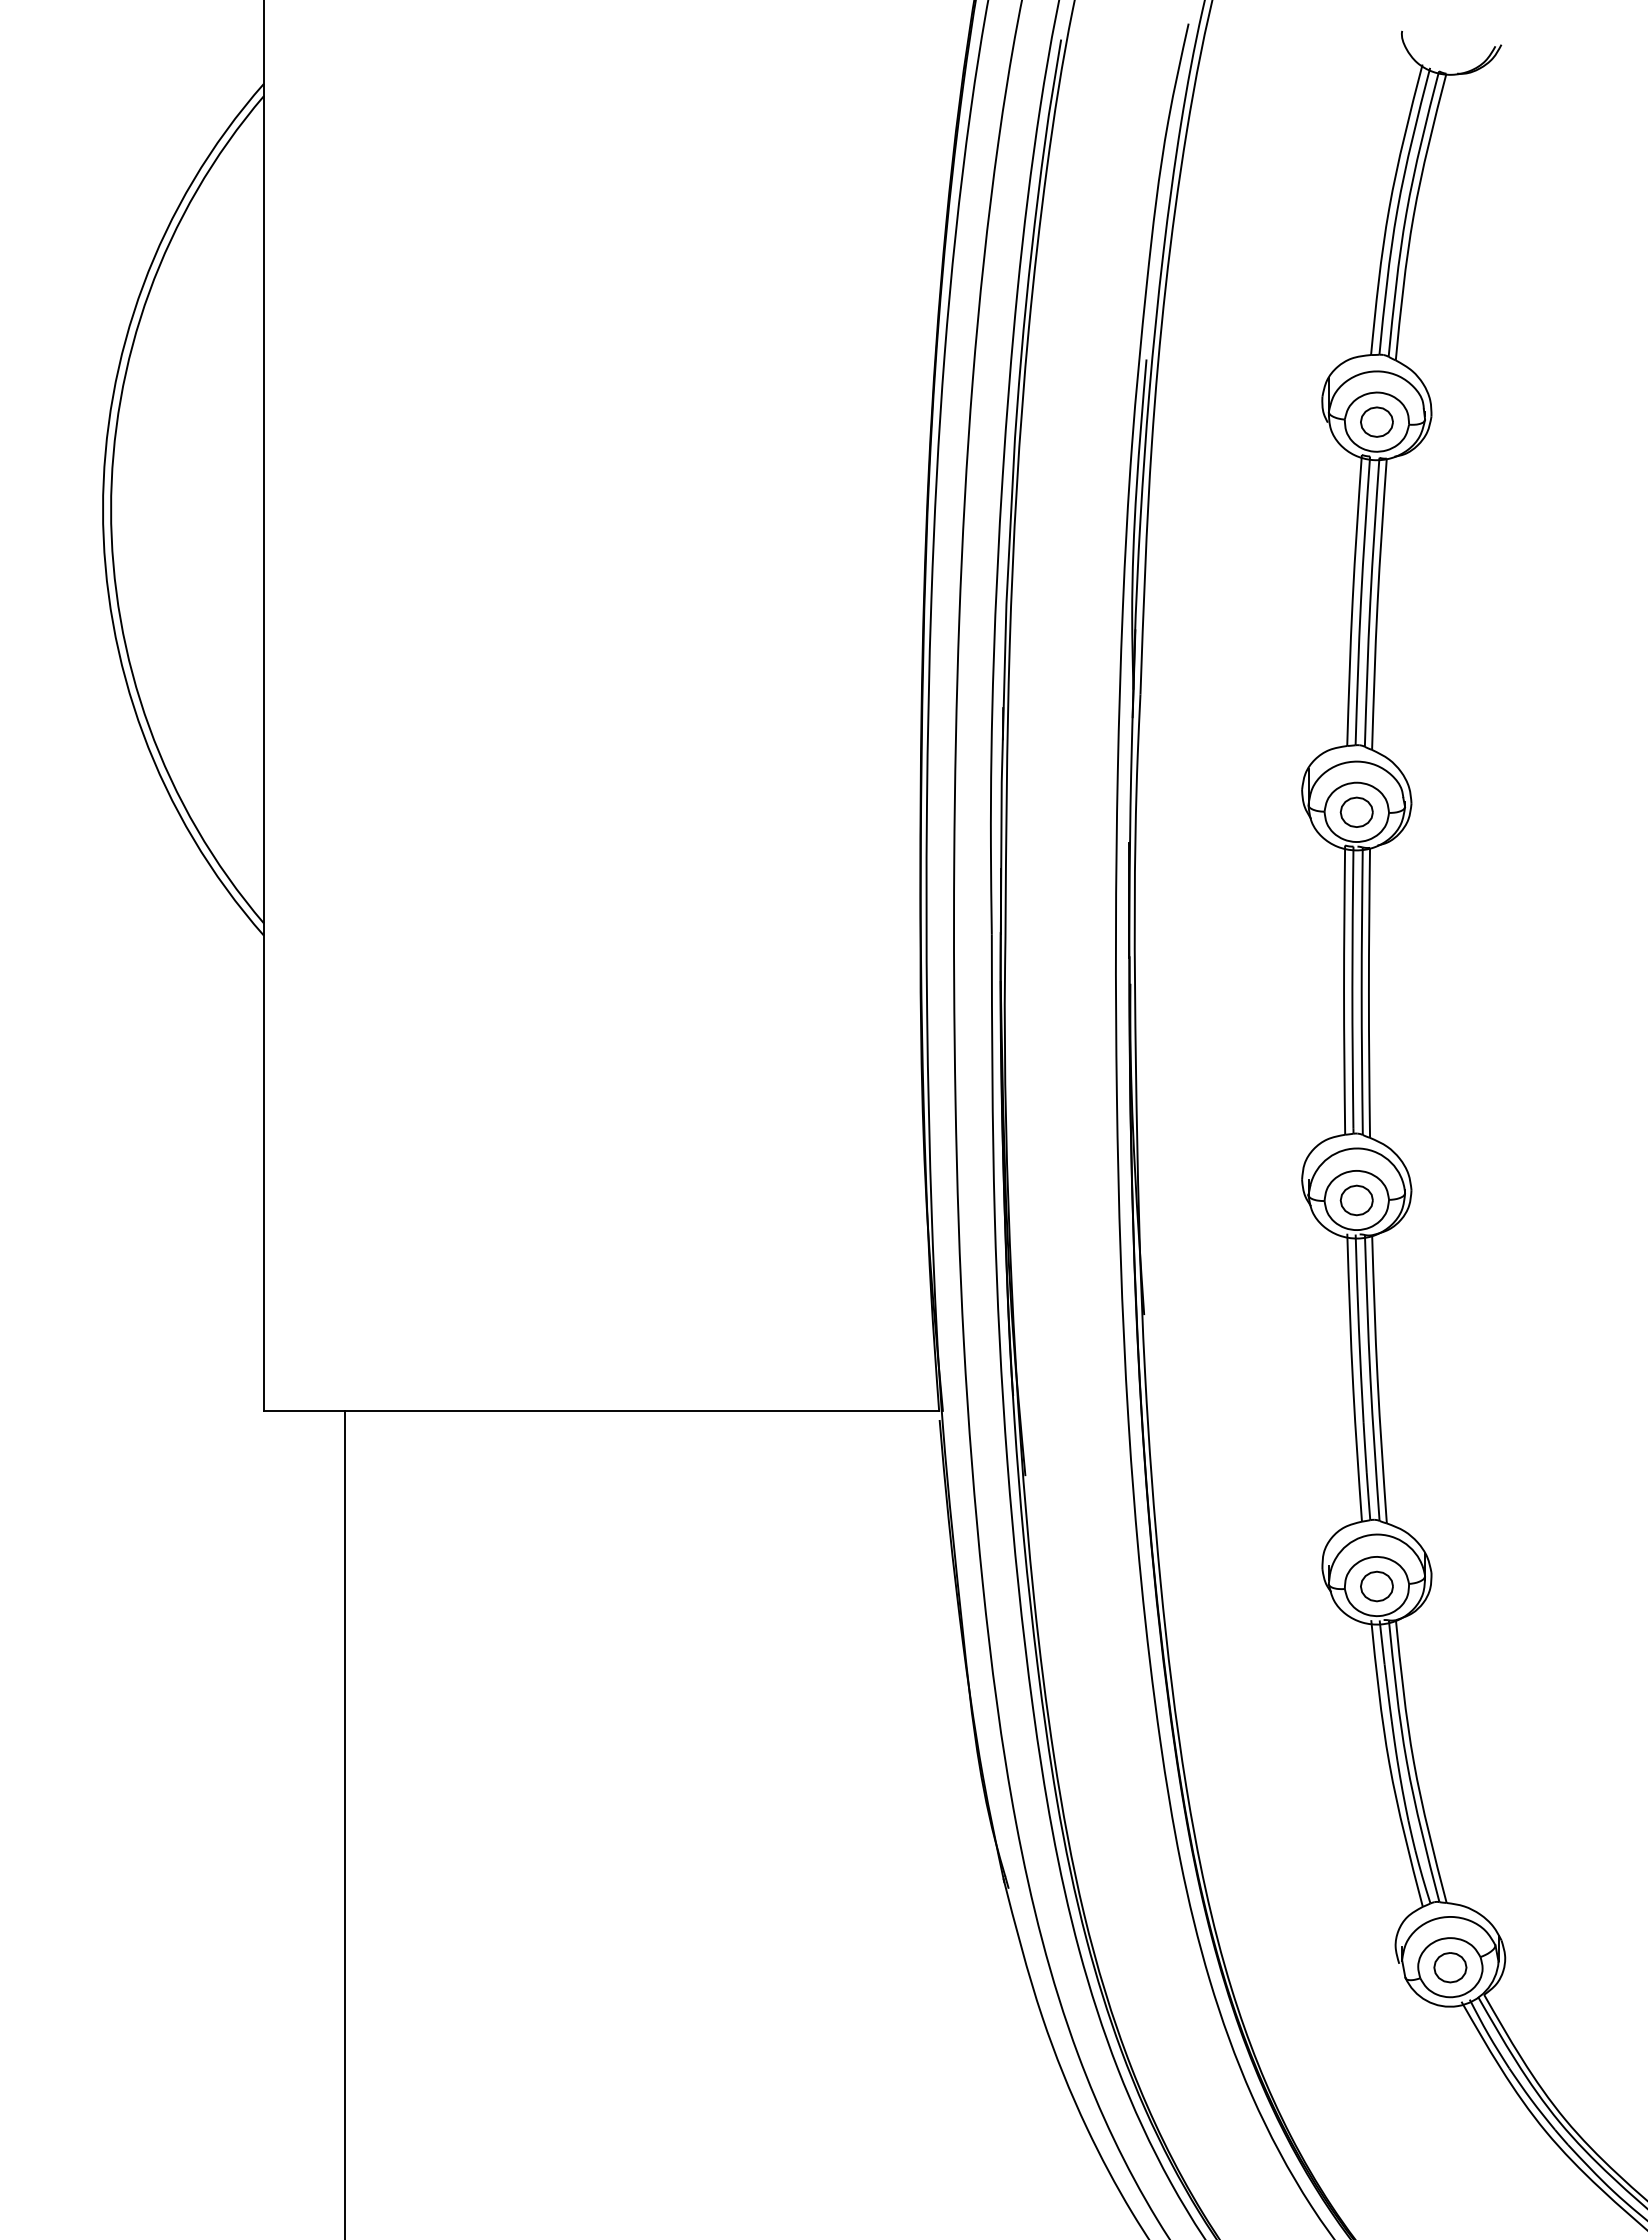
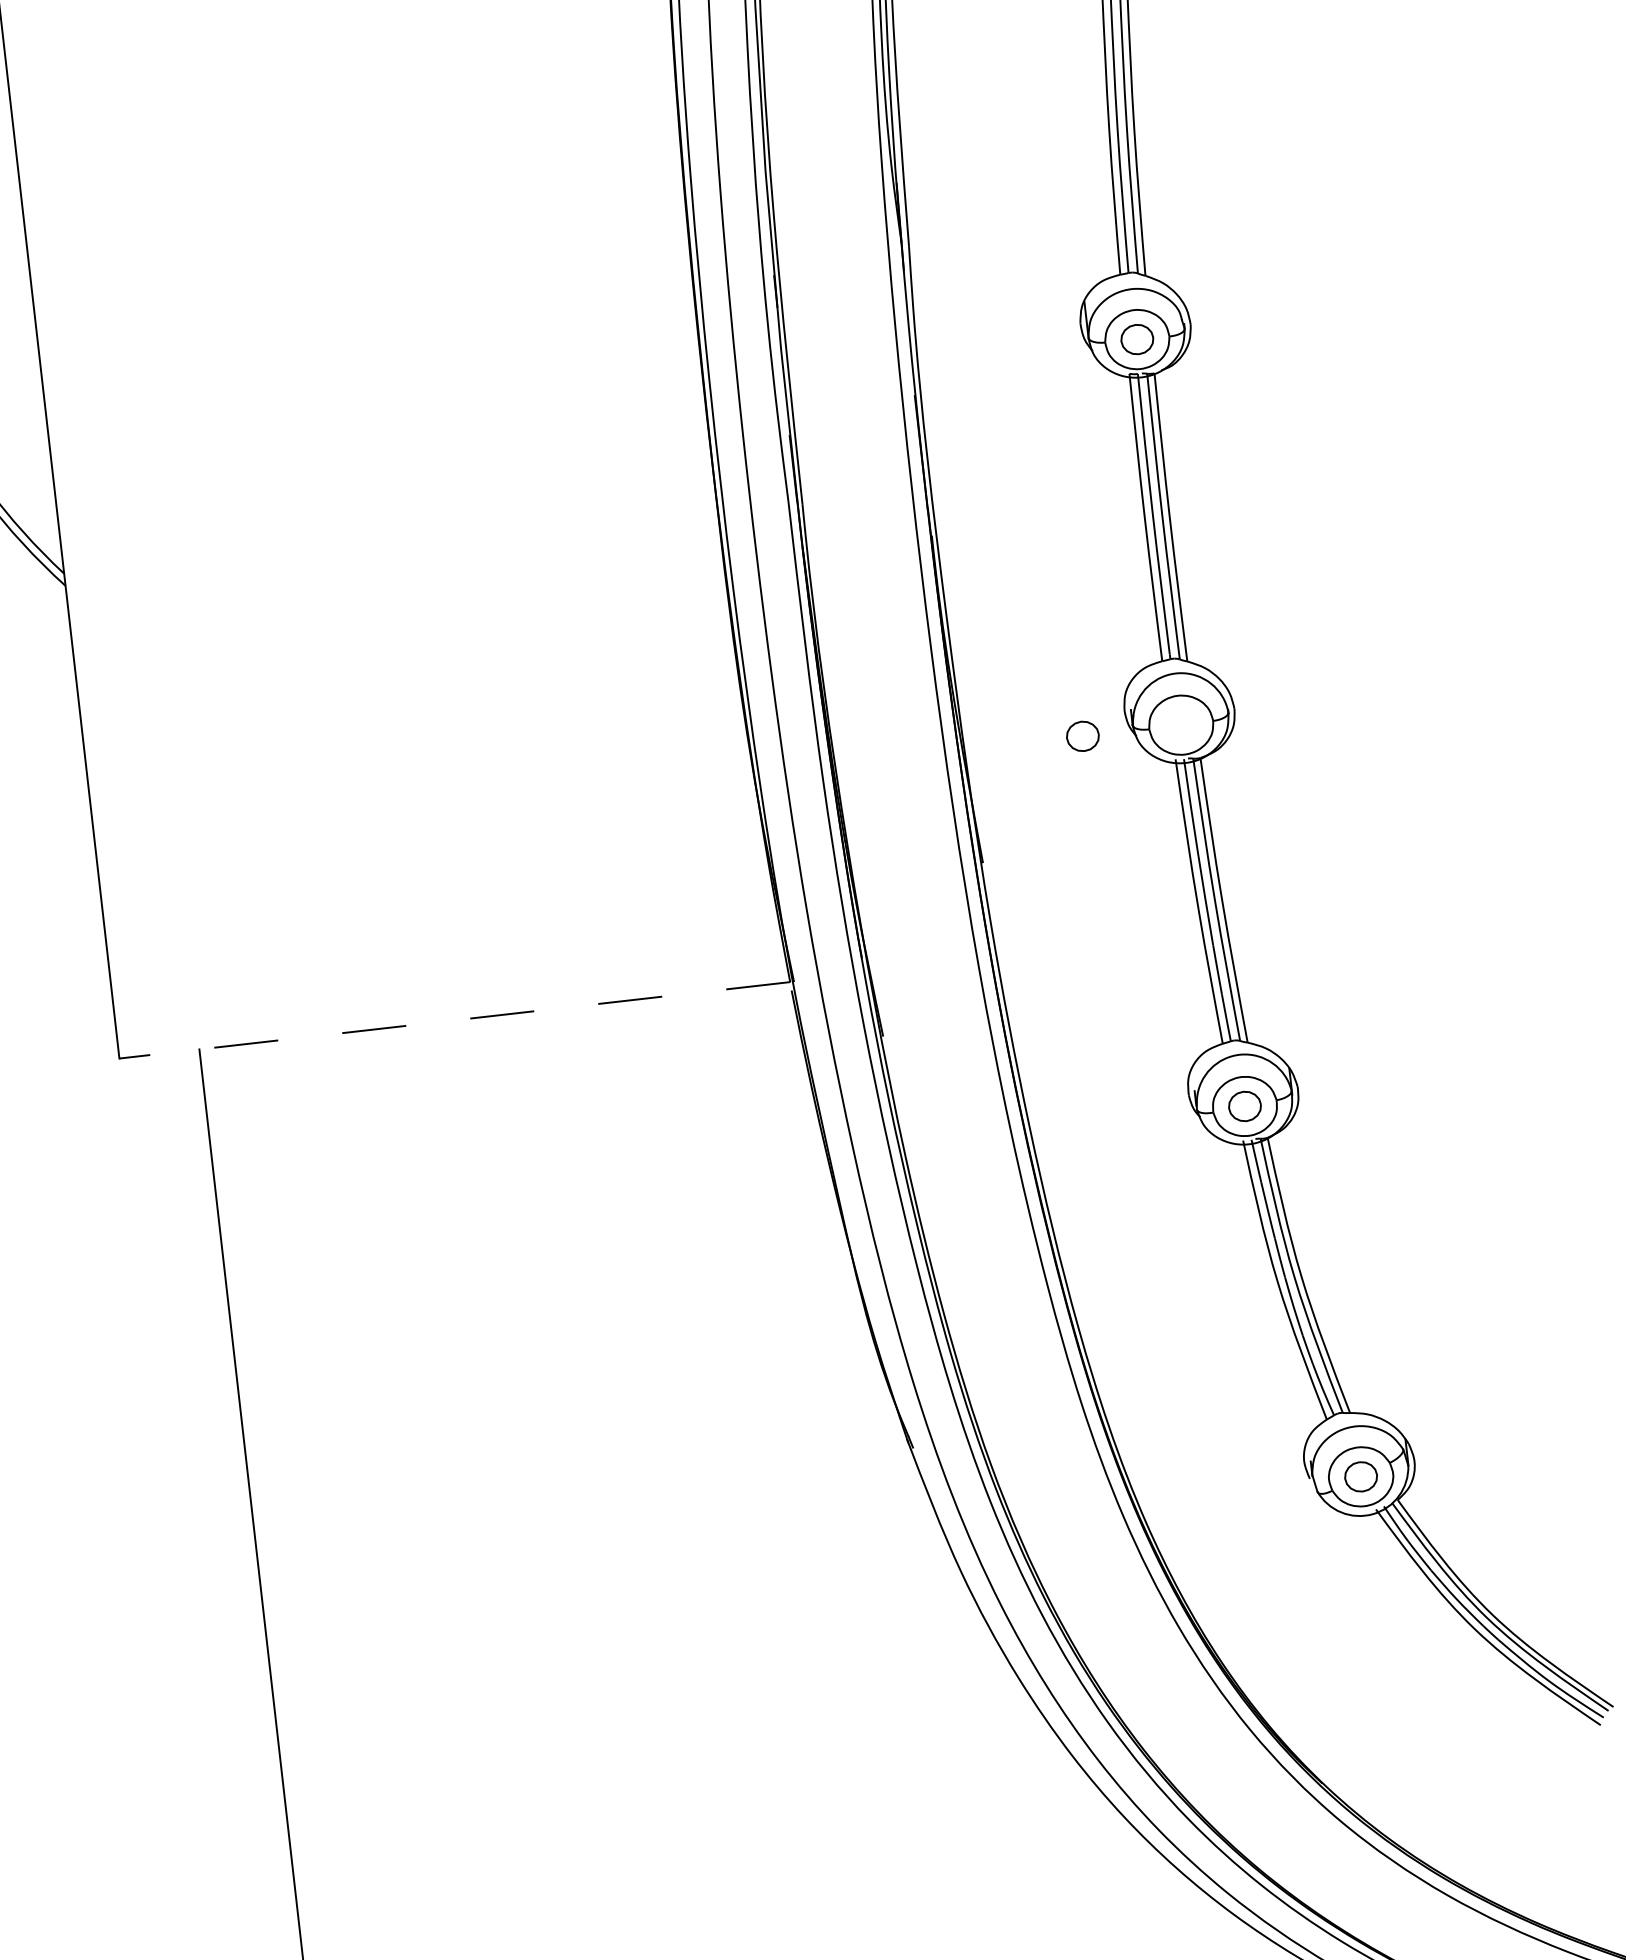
part: (1356, 1200) -> (1082, 736), moved
line: (601, 1411) -> (454, 1020), solid -> dashed

